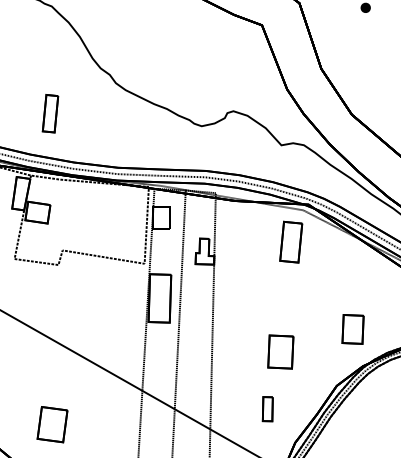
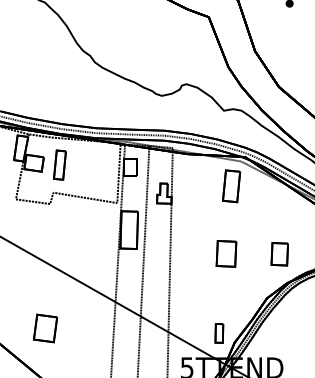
part: (49, 112) -> (59, 164), moved
part: (280, 351) -> (226, 253), moved
part: (268, 409) -> (219, 333), moved

